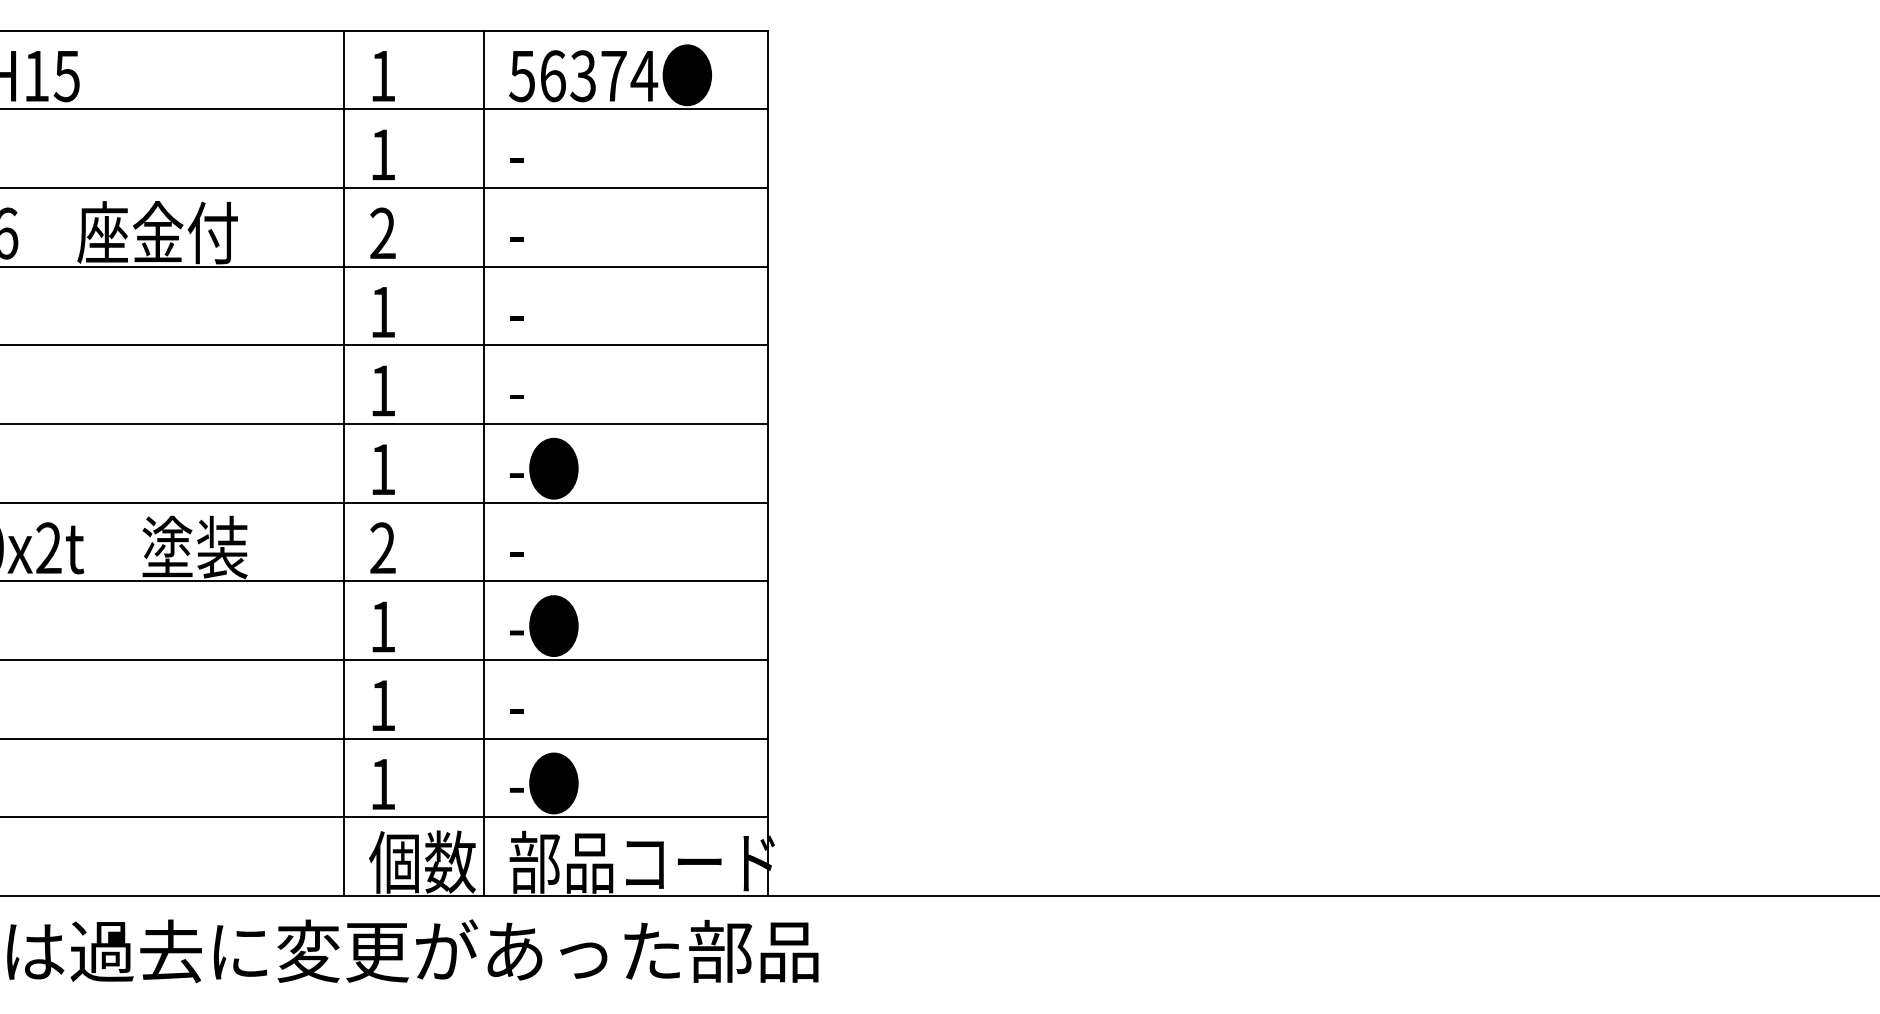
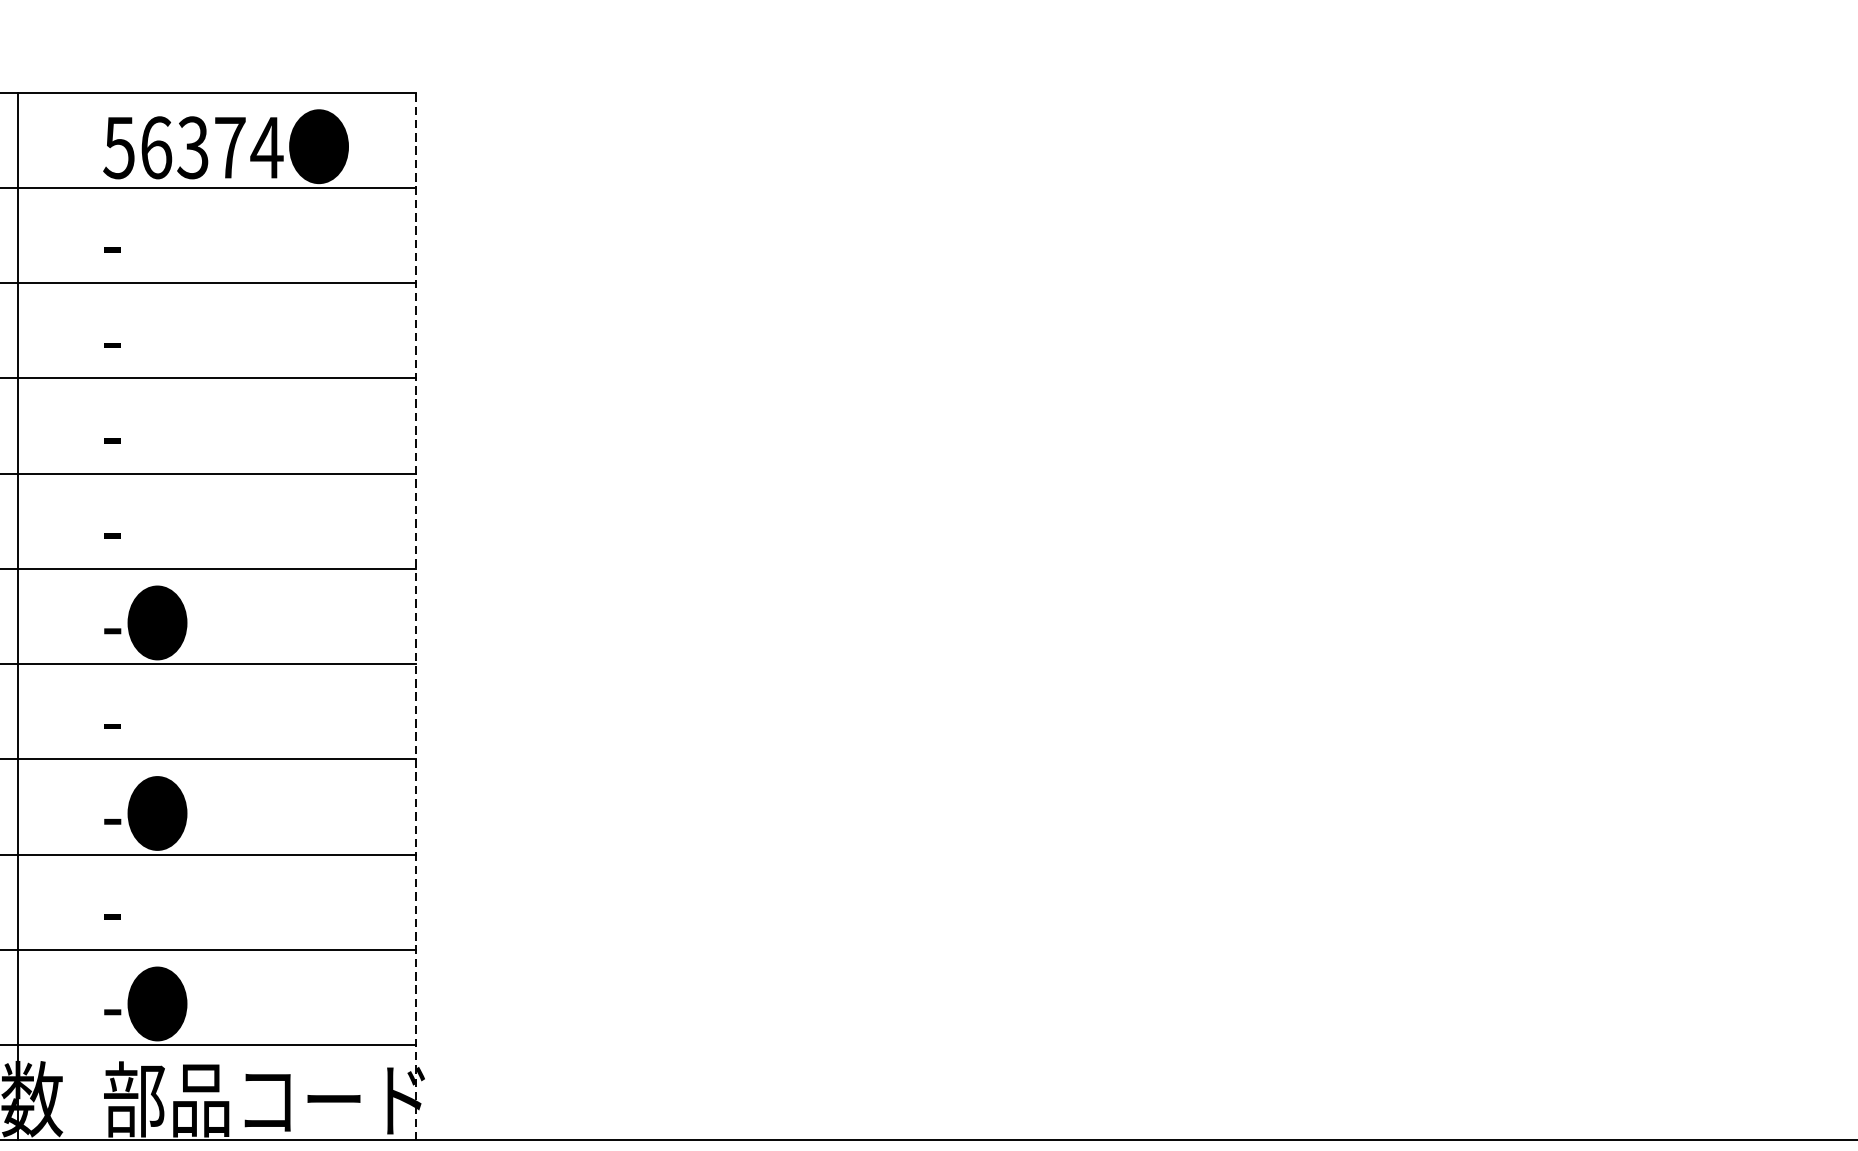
line: (483, 463) -> (17, 616), moved
line: (767, 463) -> (416, 616), solid -> dashed

